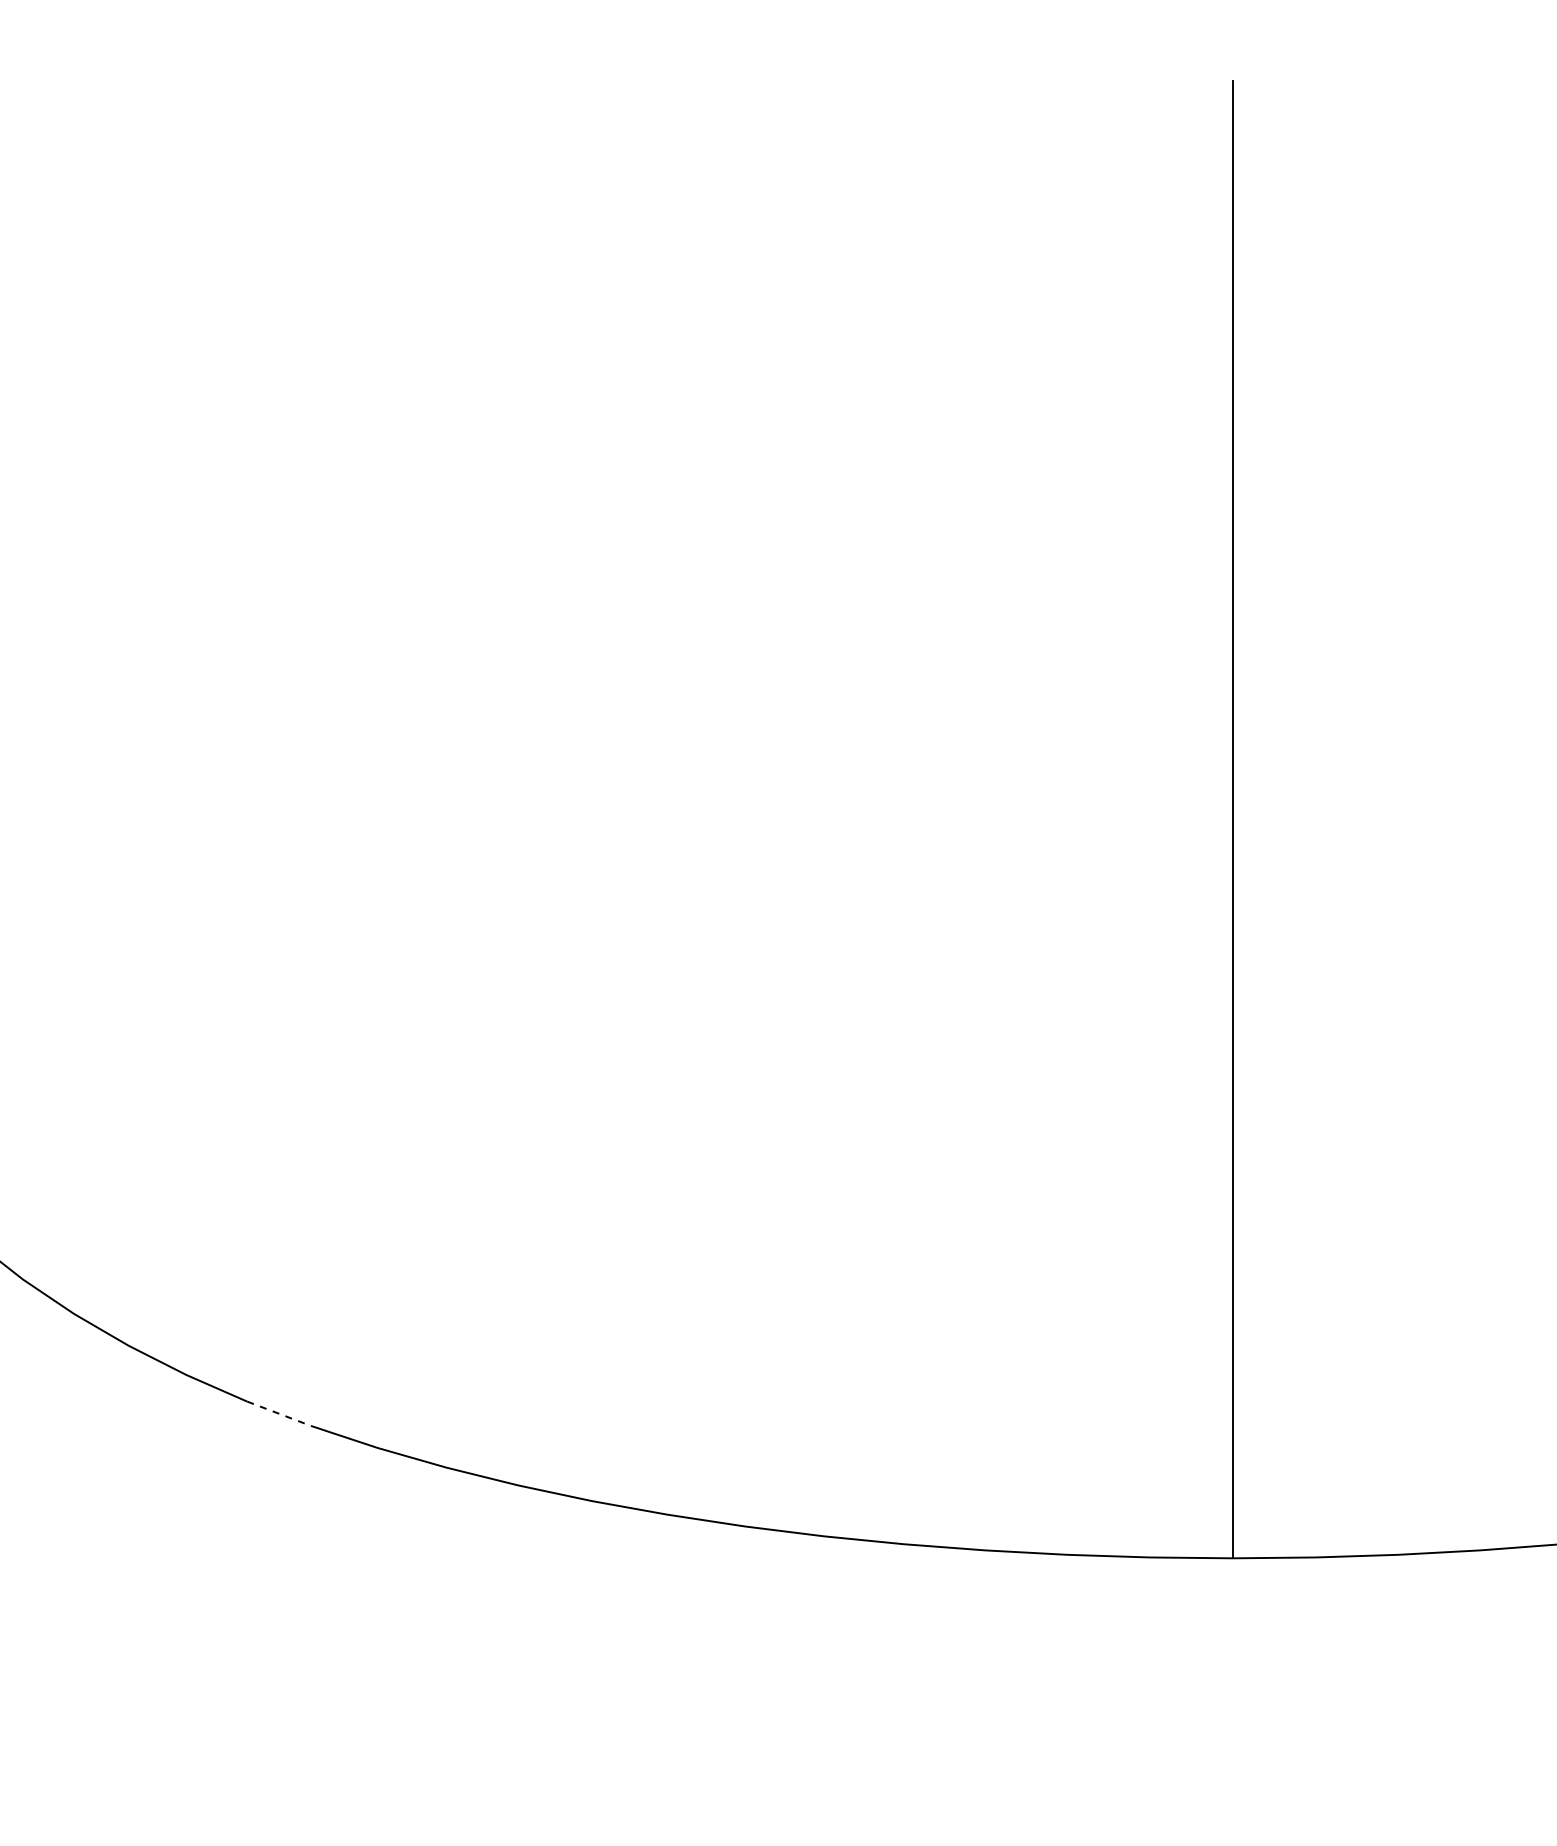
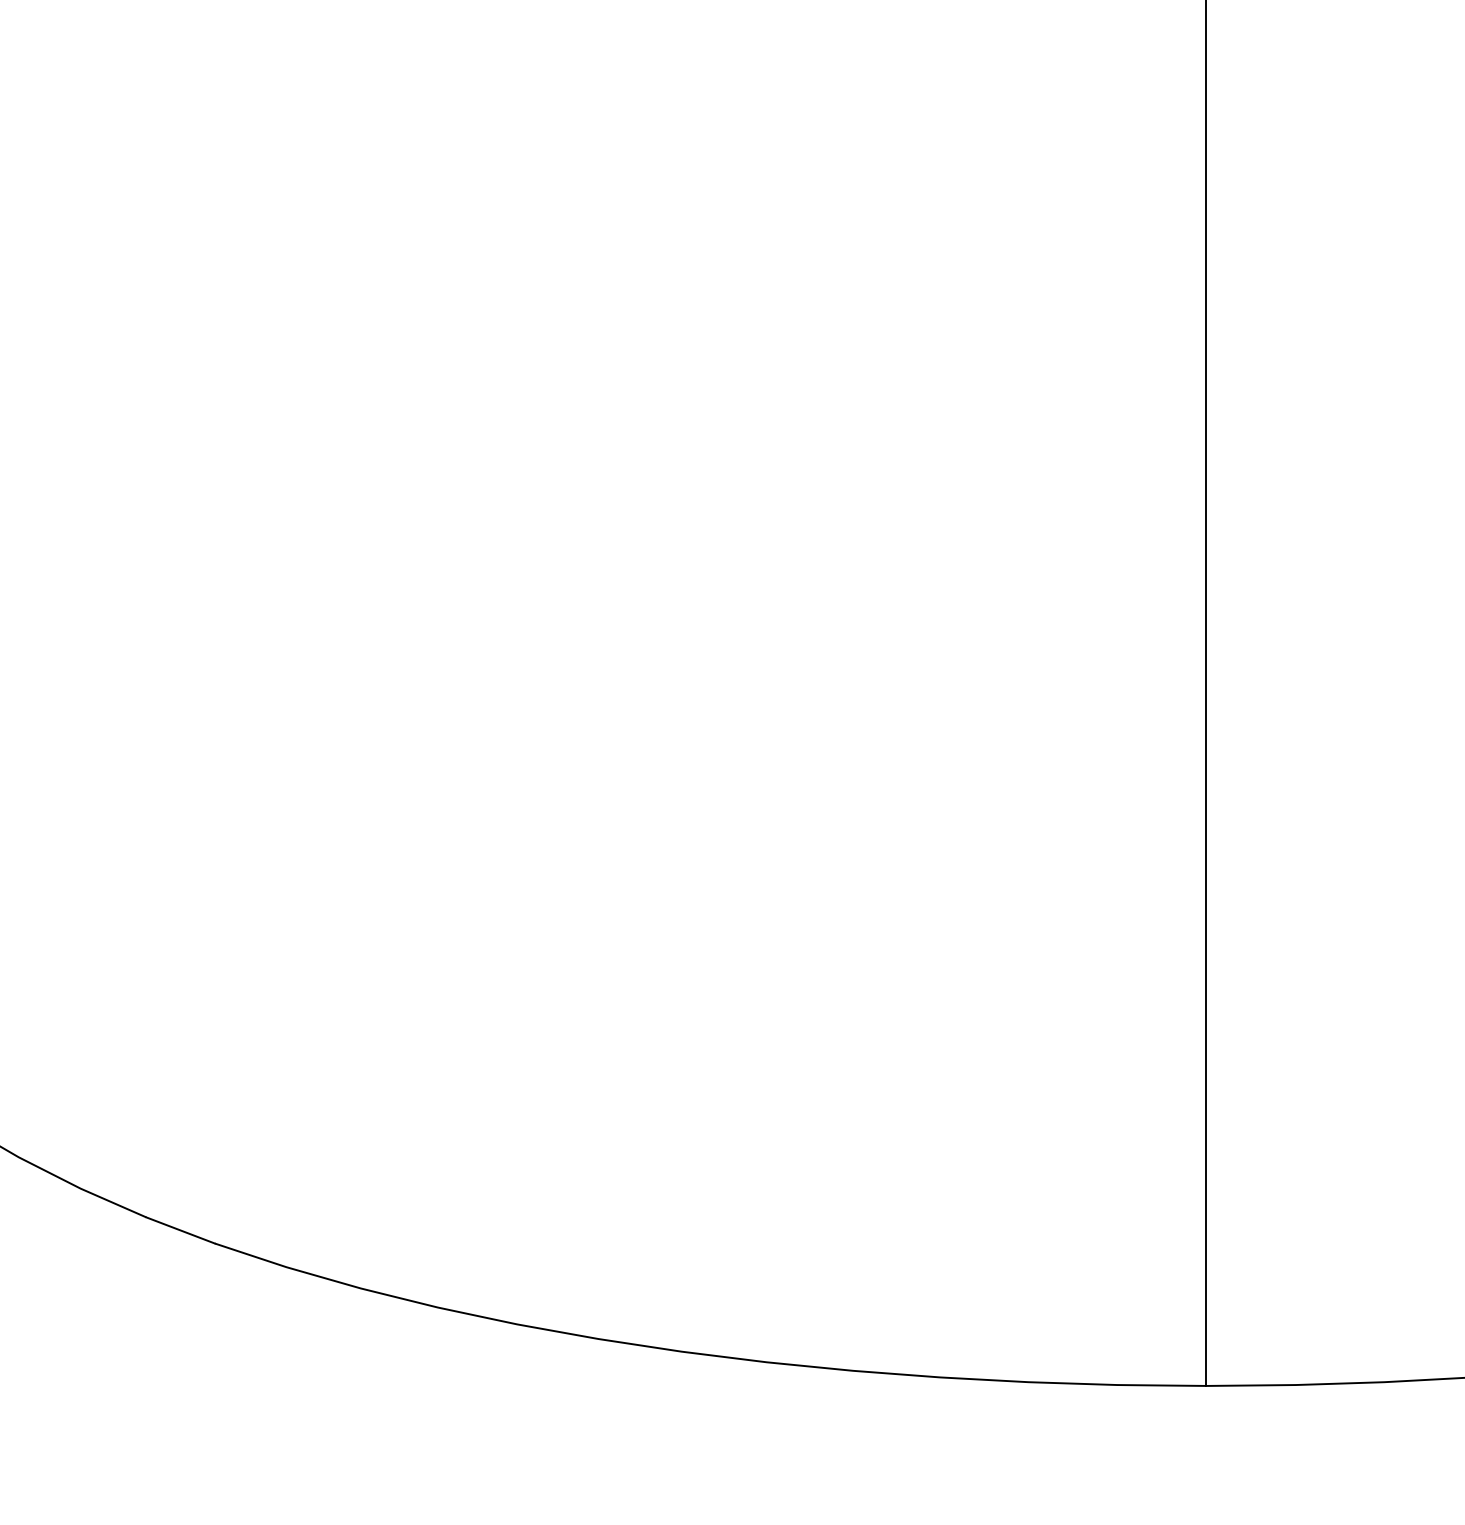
line: (279, 1413) -> (180, 1230), dashed -> solid

